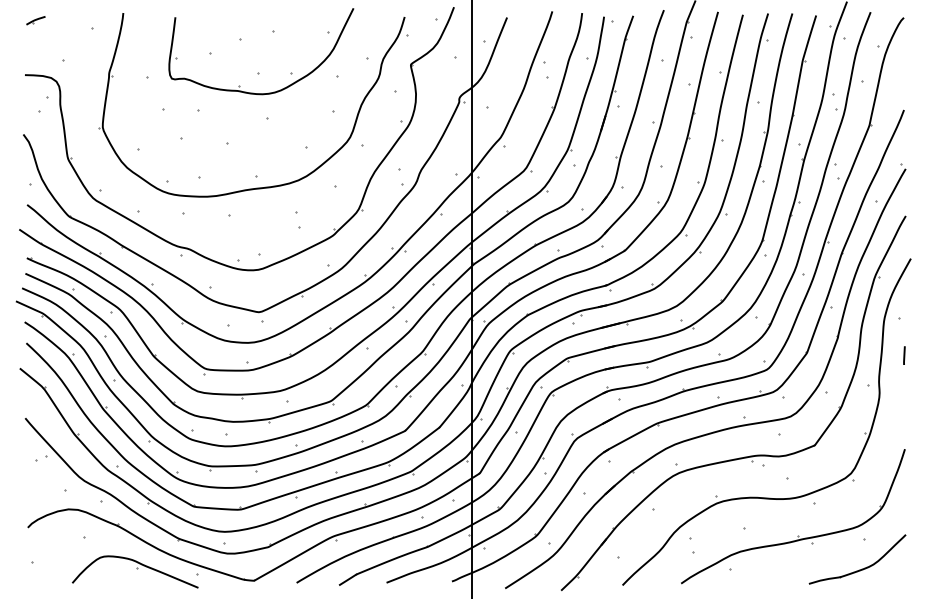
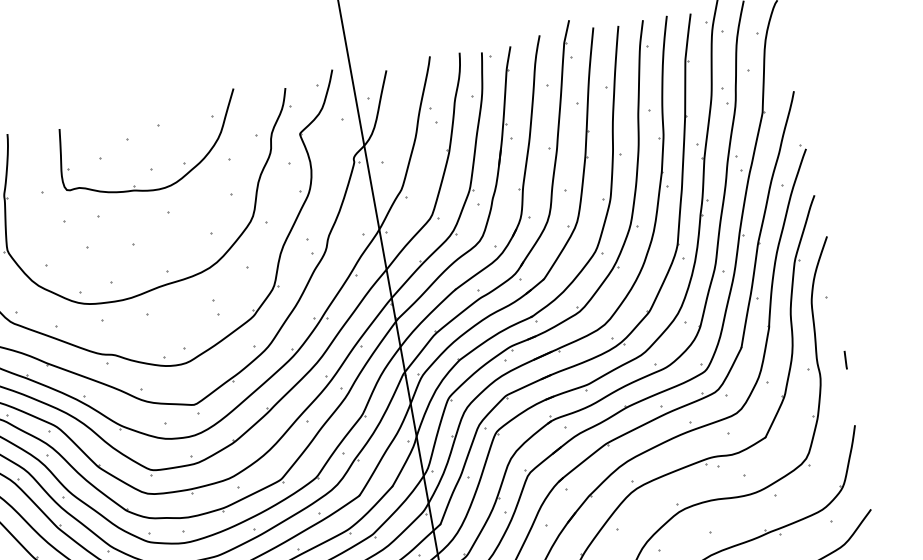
line: (904, 355) -> (845, 360), moved

